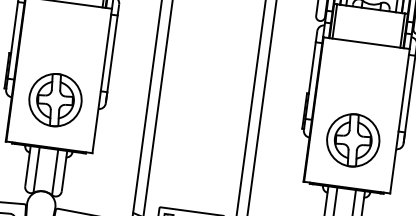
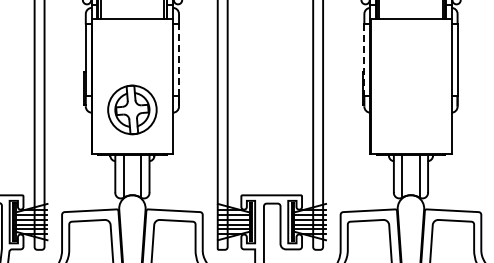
line: (112, 54) -> (179, 60), solid -> dashed
line: (310, 80) -> (364, 60), solid -> dashed
part: (352, 139) -> (410, 109), removed

